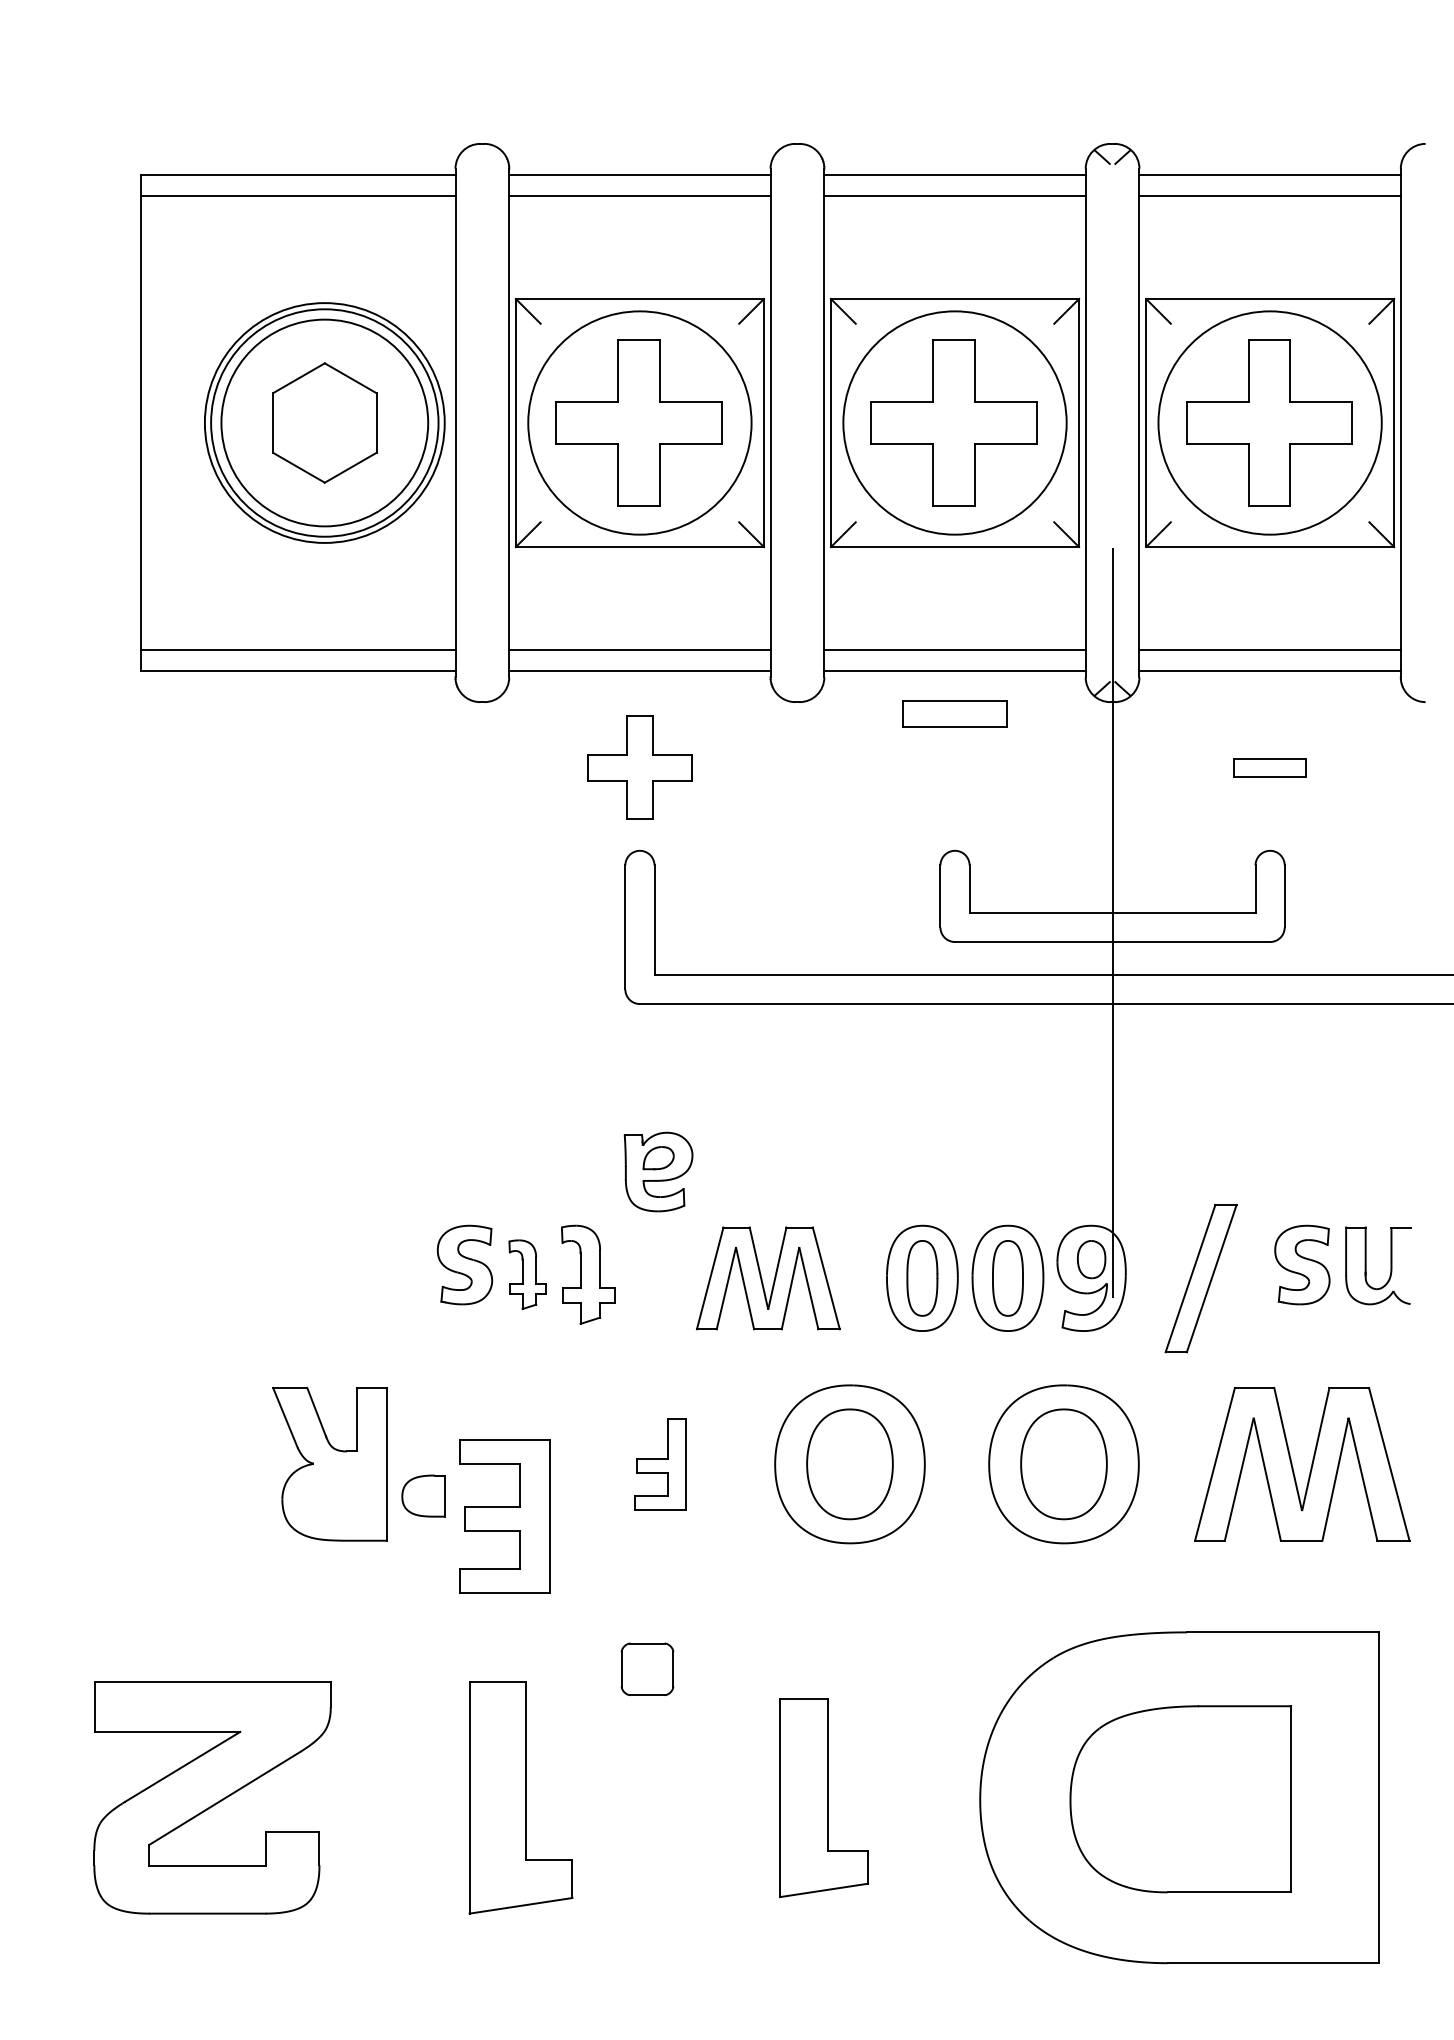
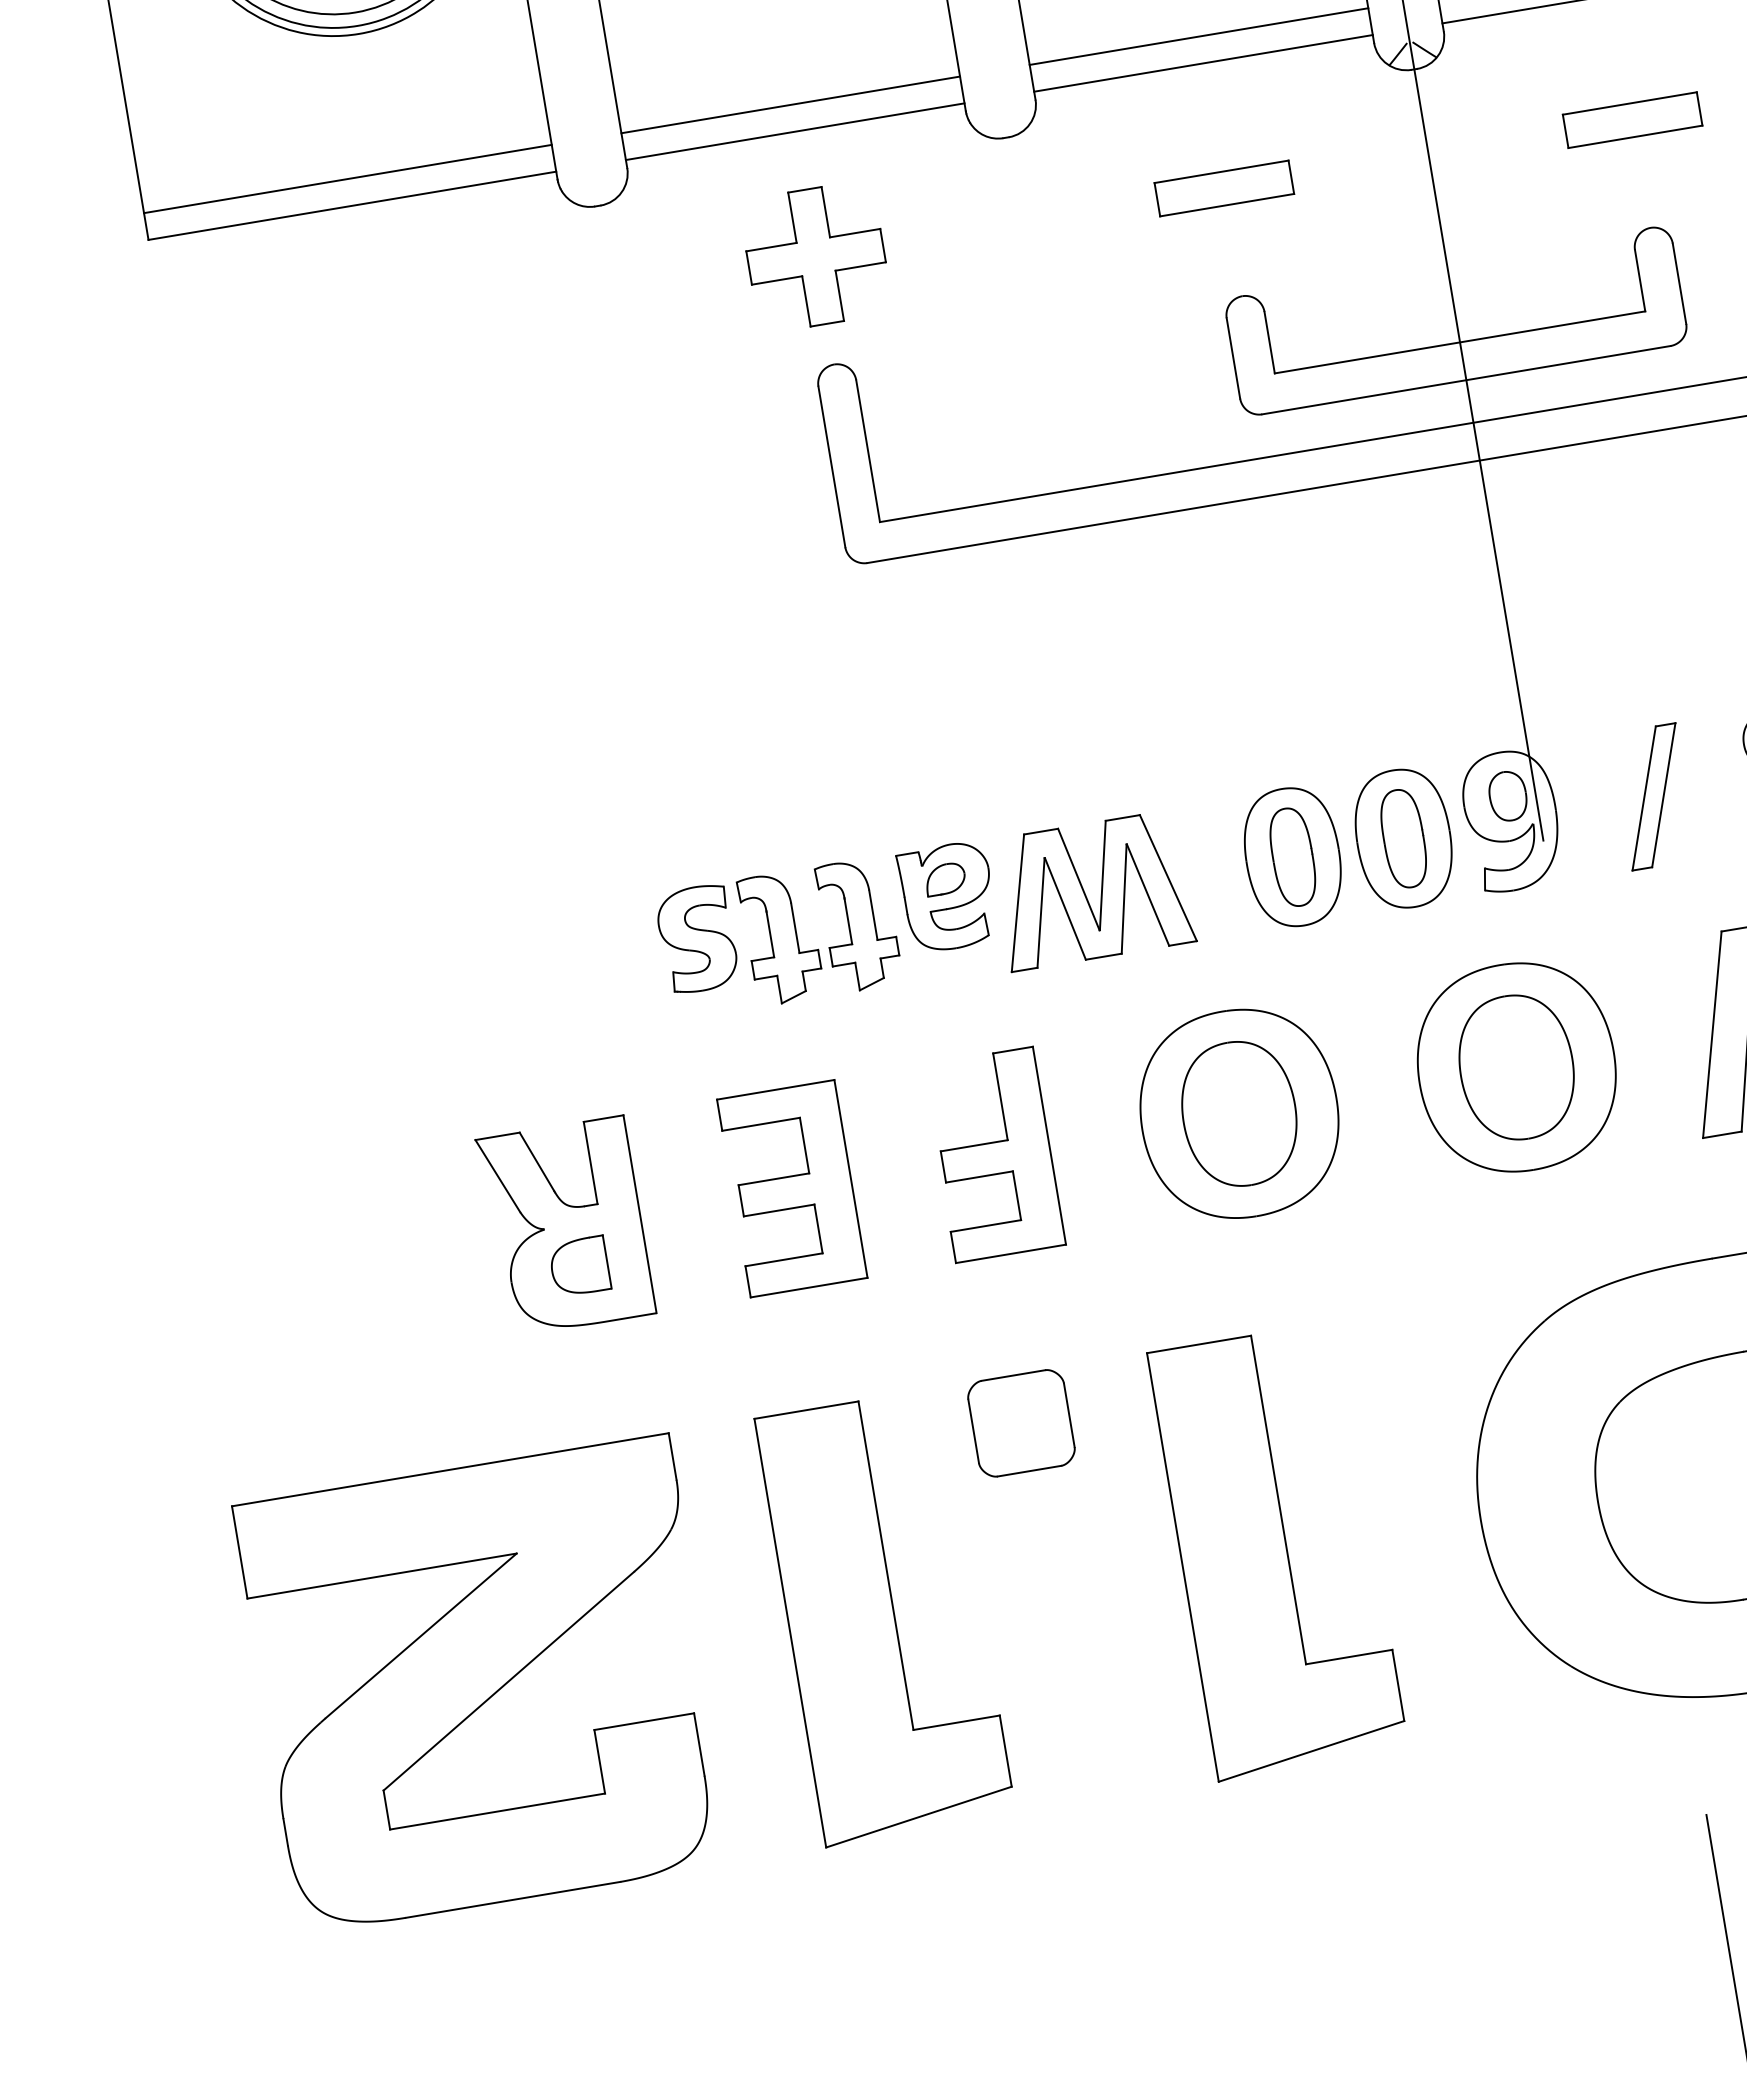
part: (954, 713) -> (1223, 188), moved
part: (1269, 767) -> (1631, 120), size x1.43
part: (658, 1171) -> (947, 896), moved
part: (527, 1274) -> (780, 937), size x1.43
part: (1200, 1277) -> (1653, 795), size x0.71
part: (660, 1464) -> (993, 1155), size x1.67
part: (423, 1495) -> (579, 1265), moved
part: (504, 1516) -> (791, 1189), moved
part: (647, 1669) -> (1021, 1423), size x1.43
part: (212, 1797) -> (485, 1683), size x1.43
part: (520, 1797) -> (884, 1617), size x1.43
part: (823, 1797) -> (1277, 1551), size x1.67

